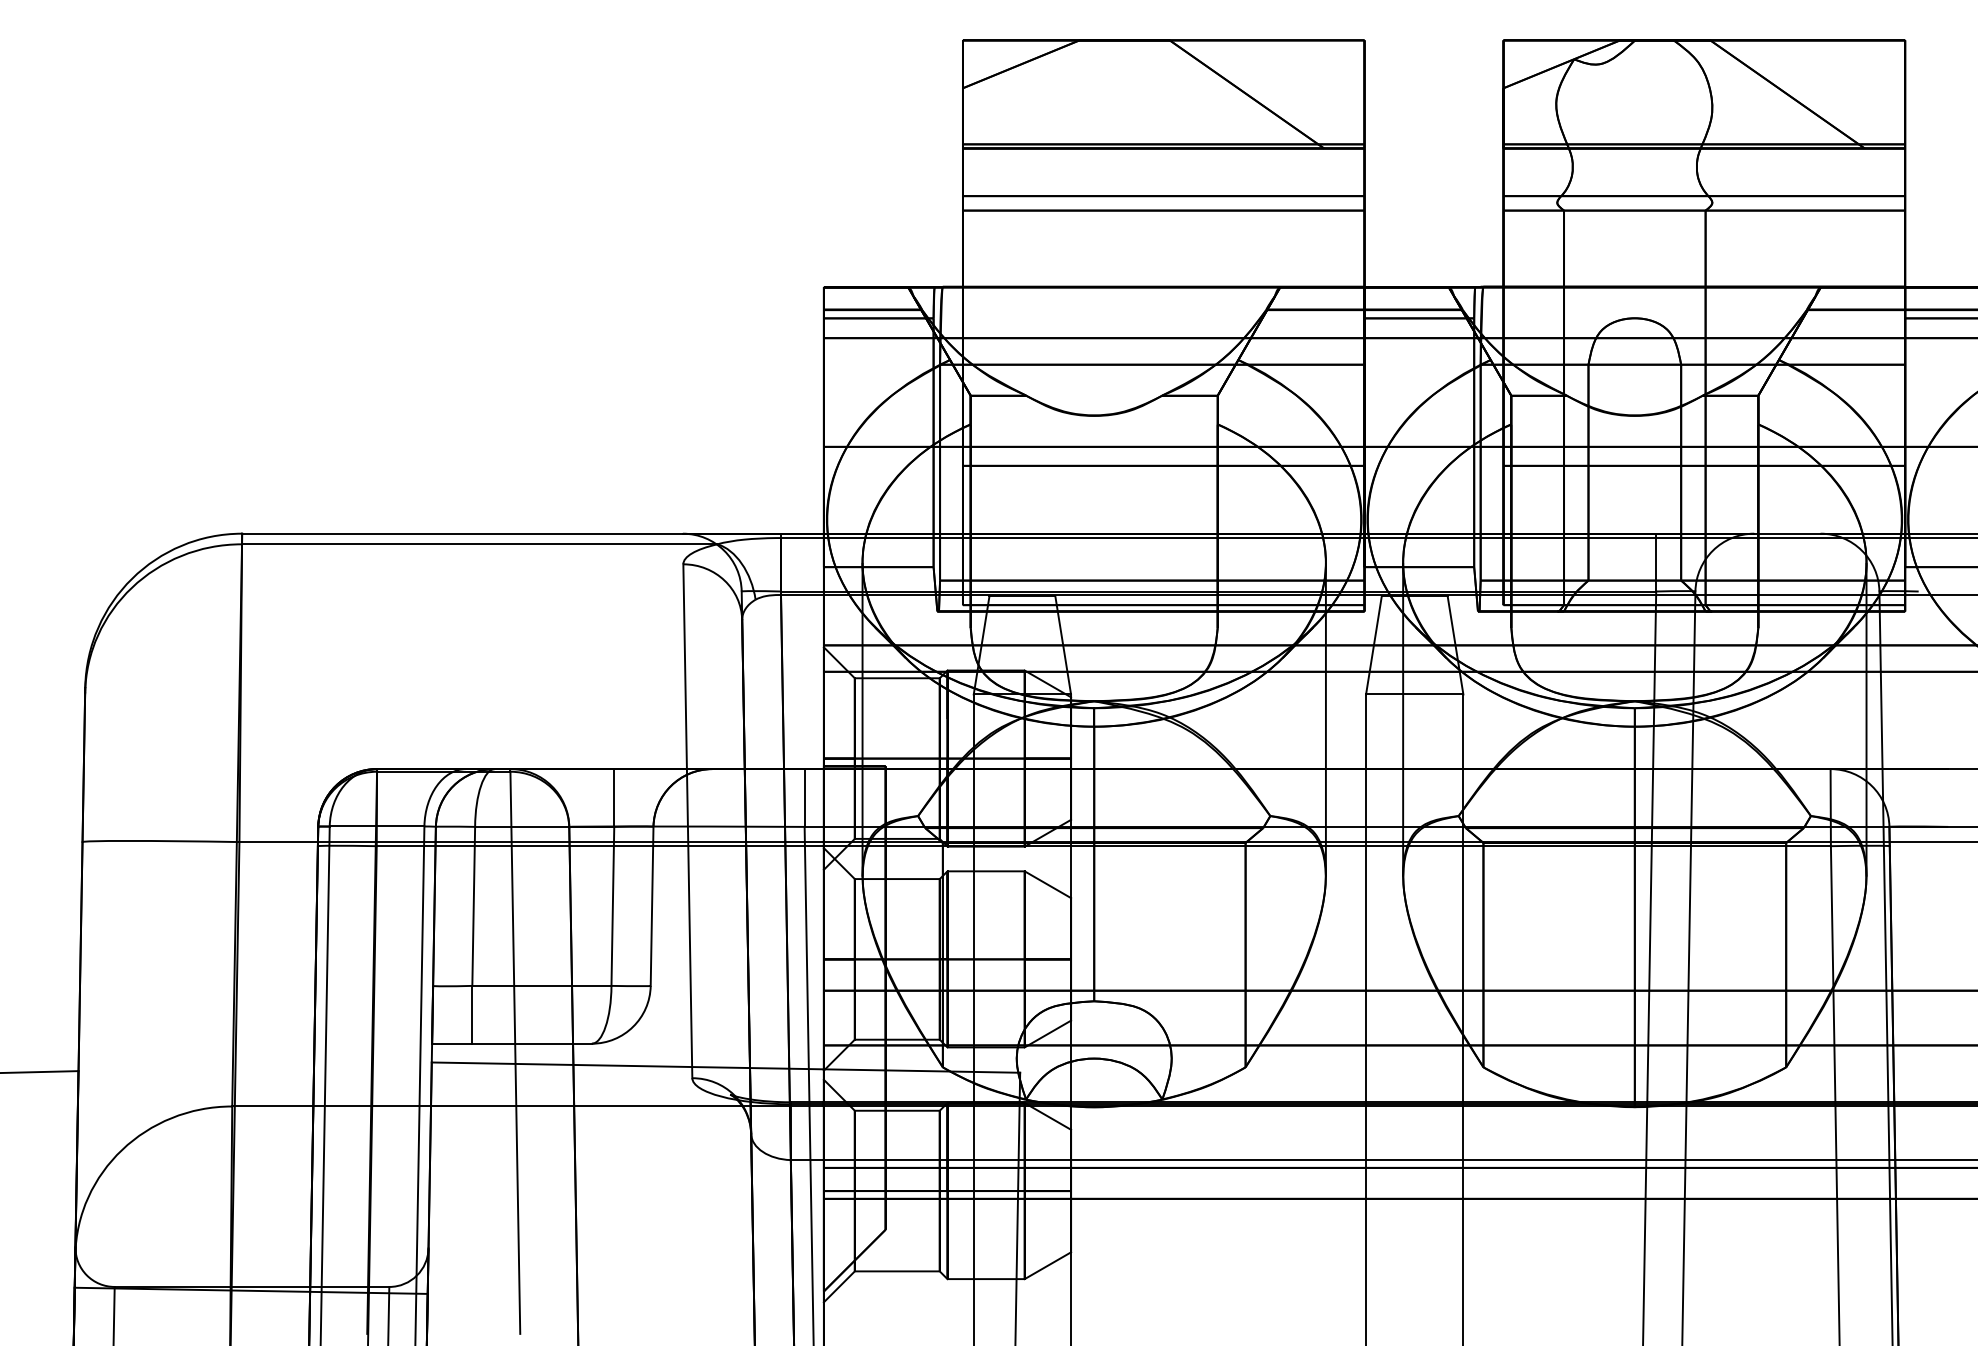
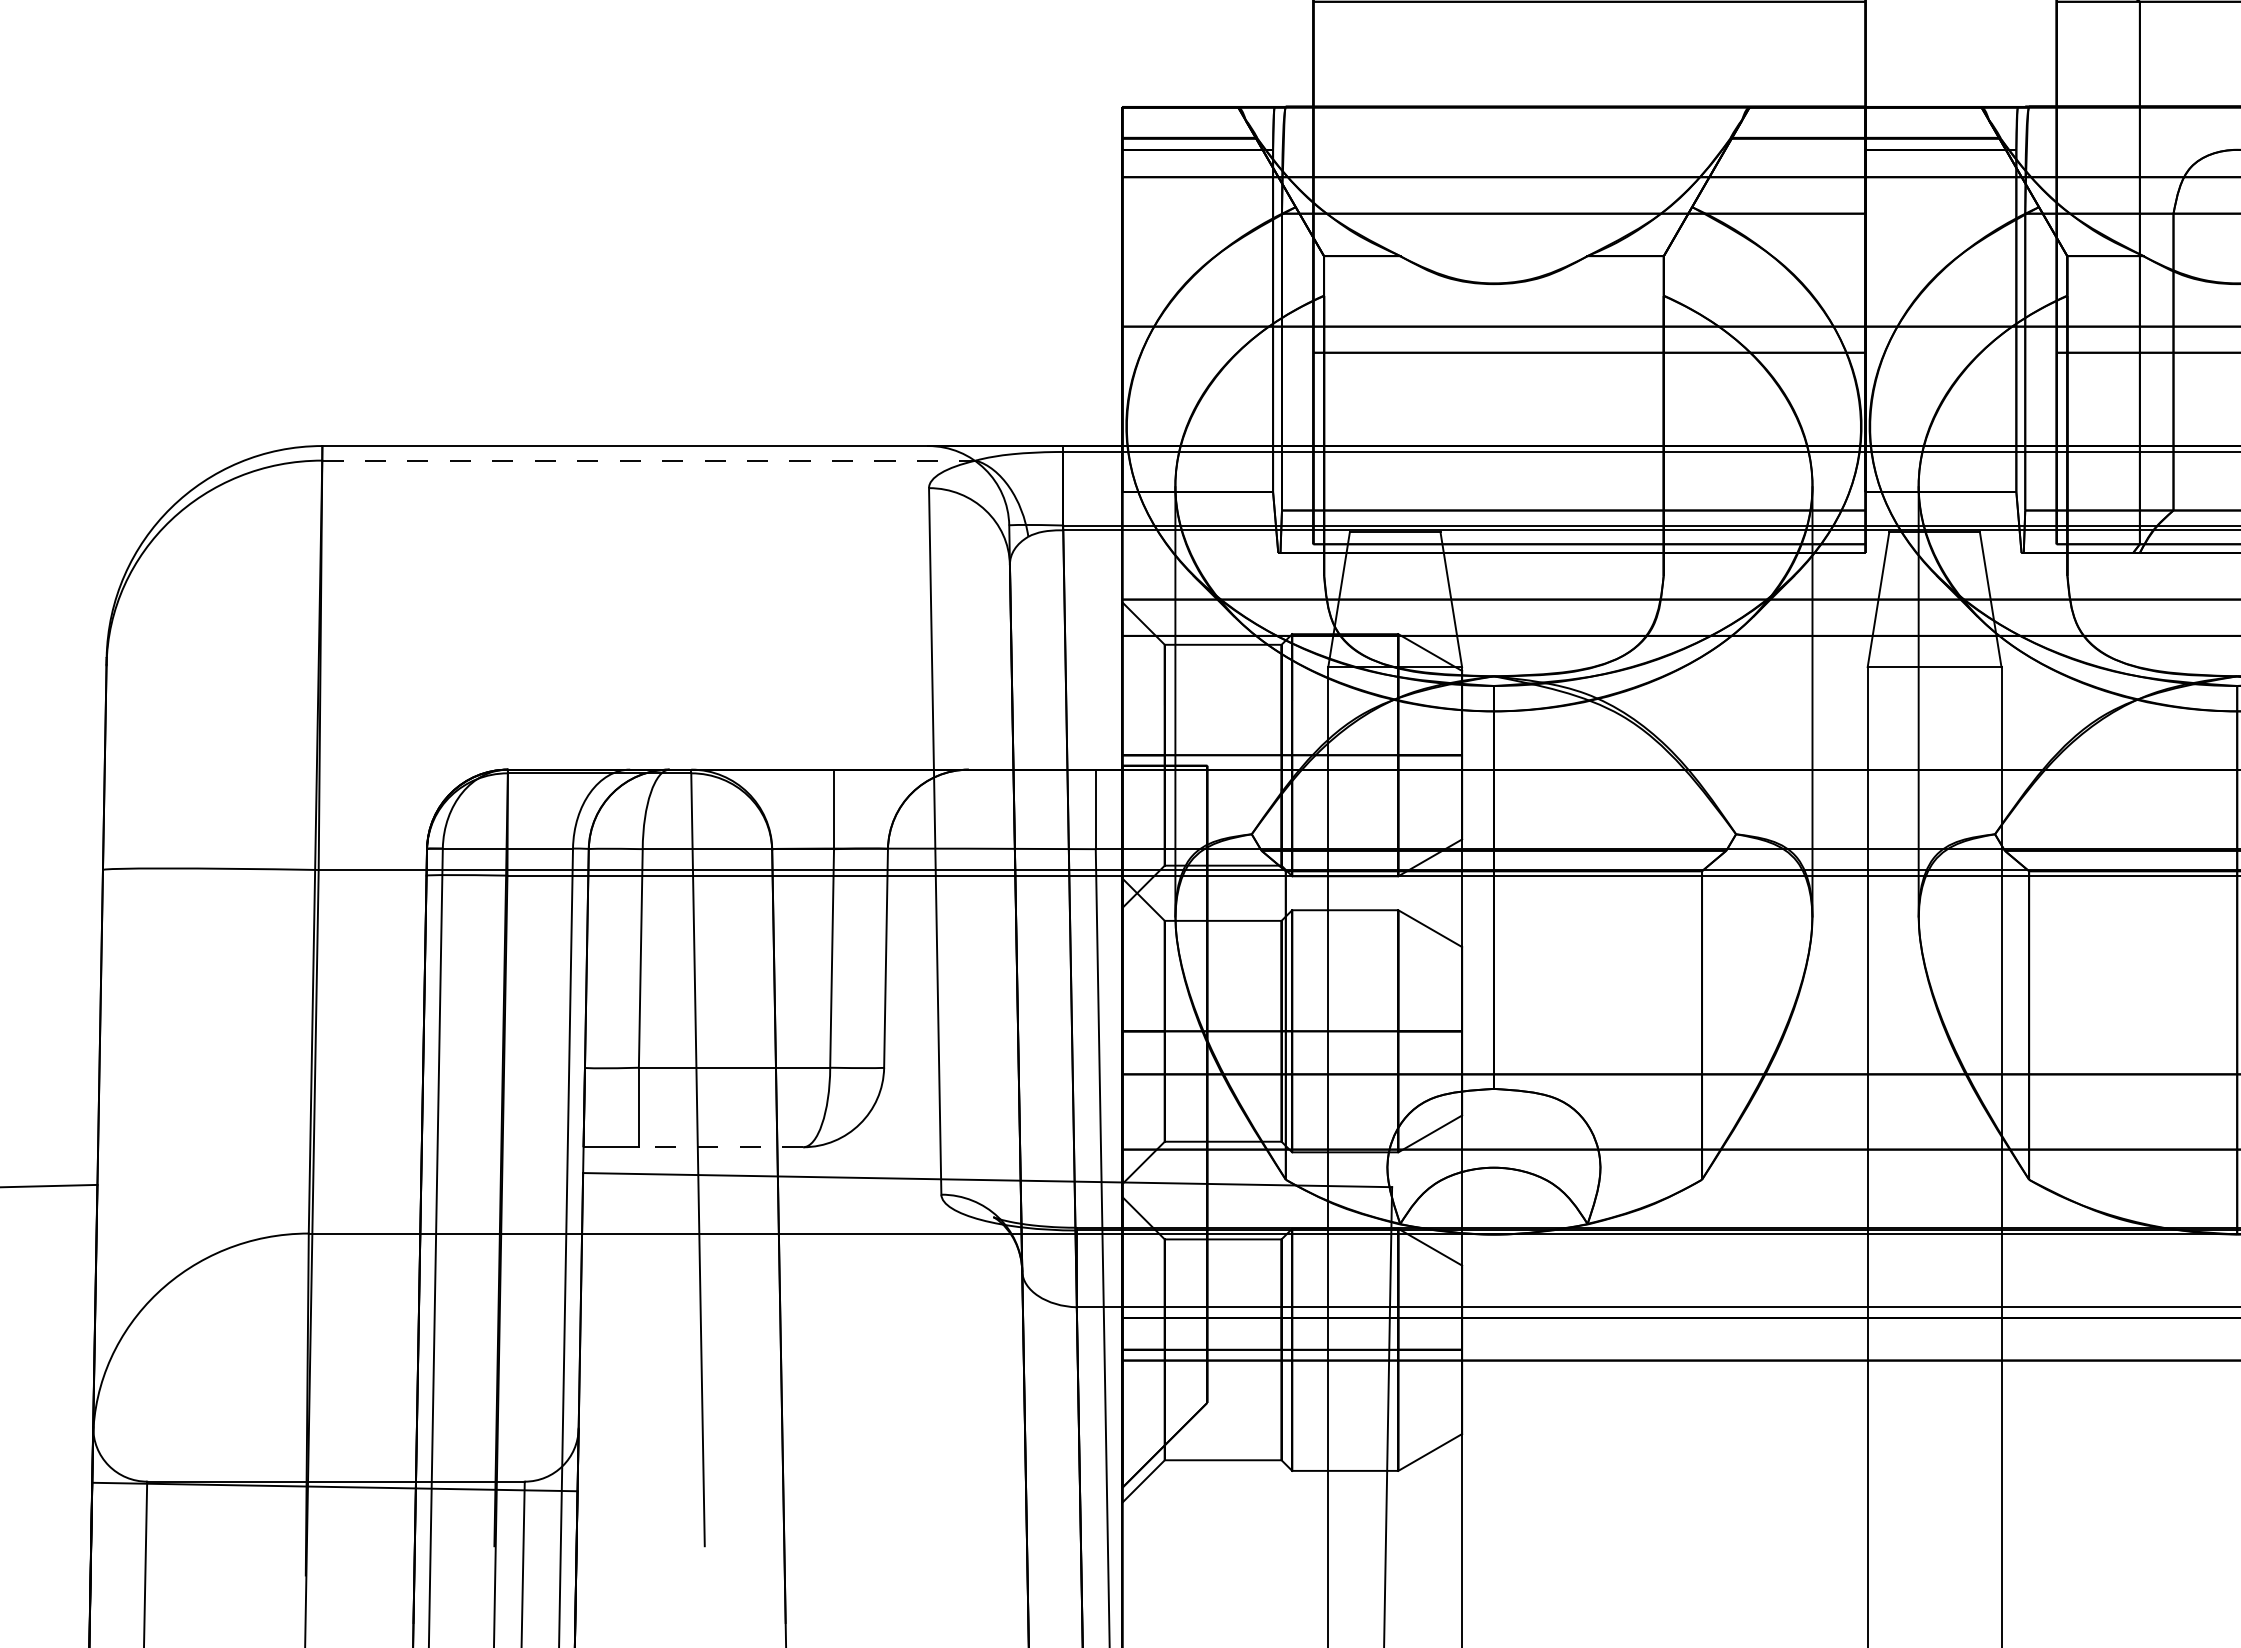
line: (479, 544) -> (648, 460), solid -> dashed
line: (532, 1043) -> (721, 1146), solid -> dashed

